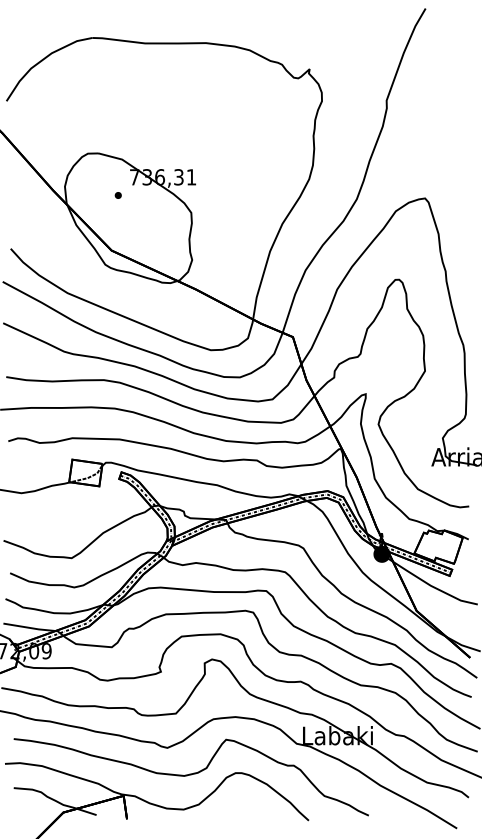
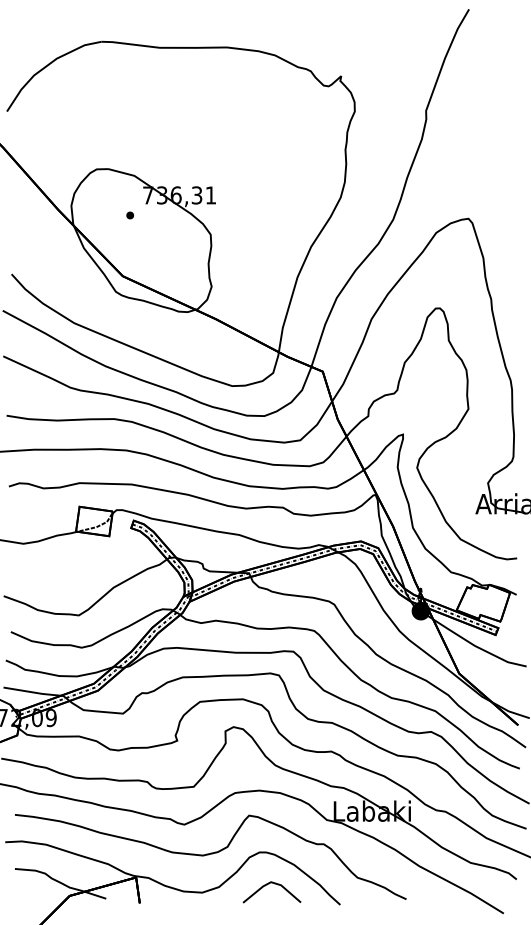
line: (242, 803) -> (267, 885), added

